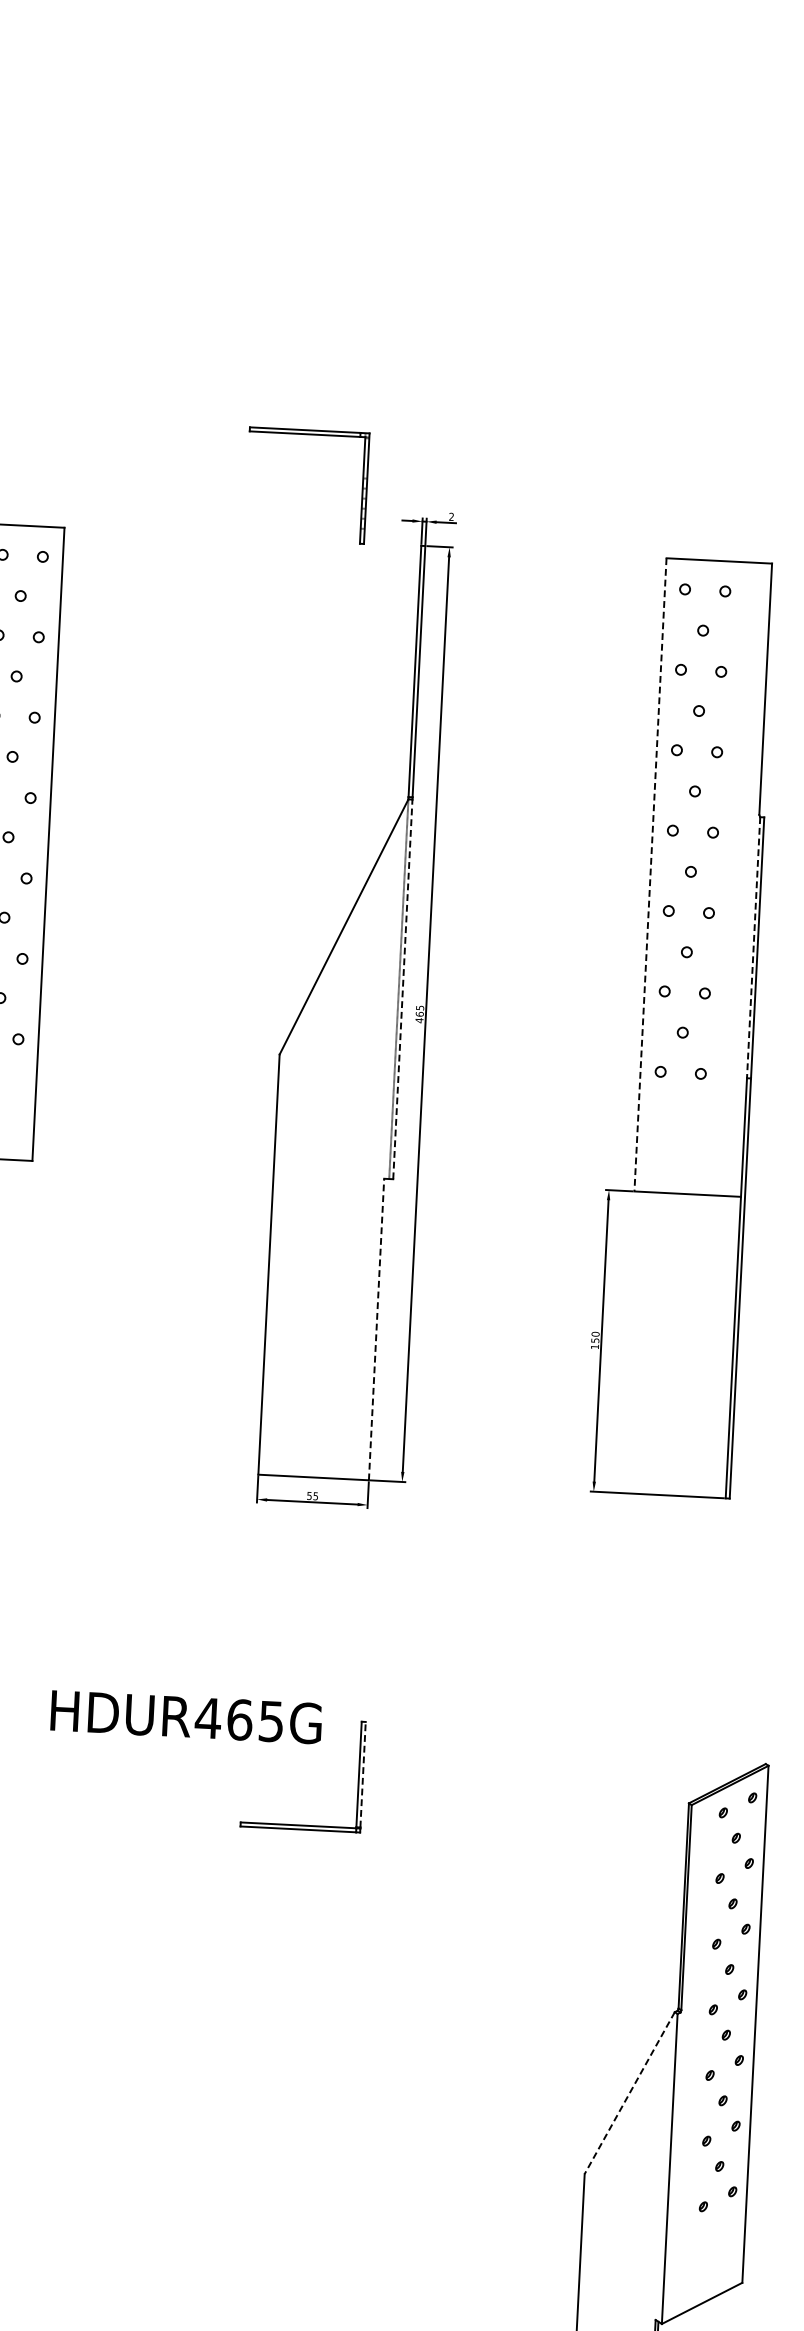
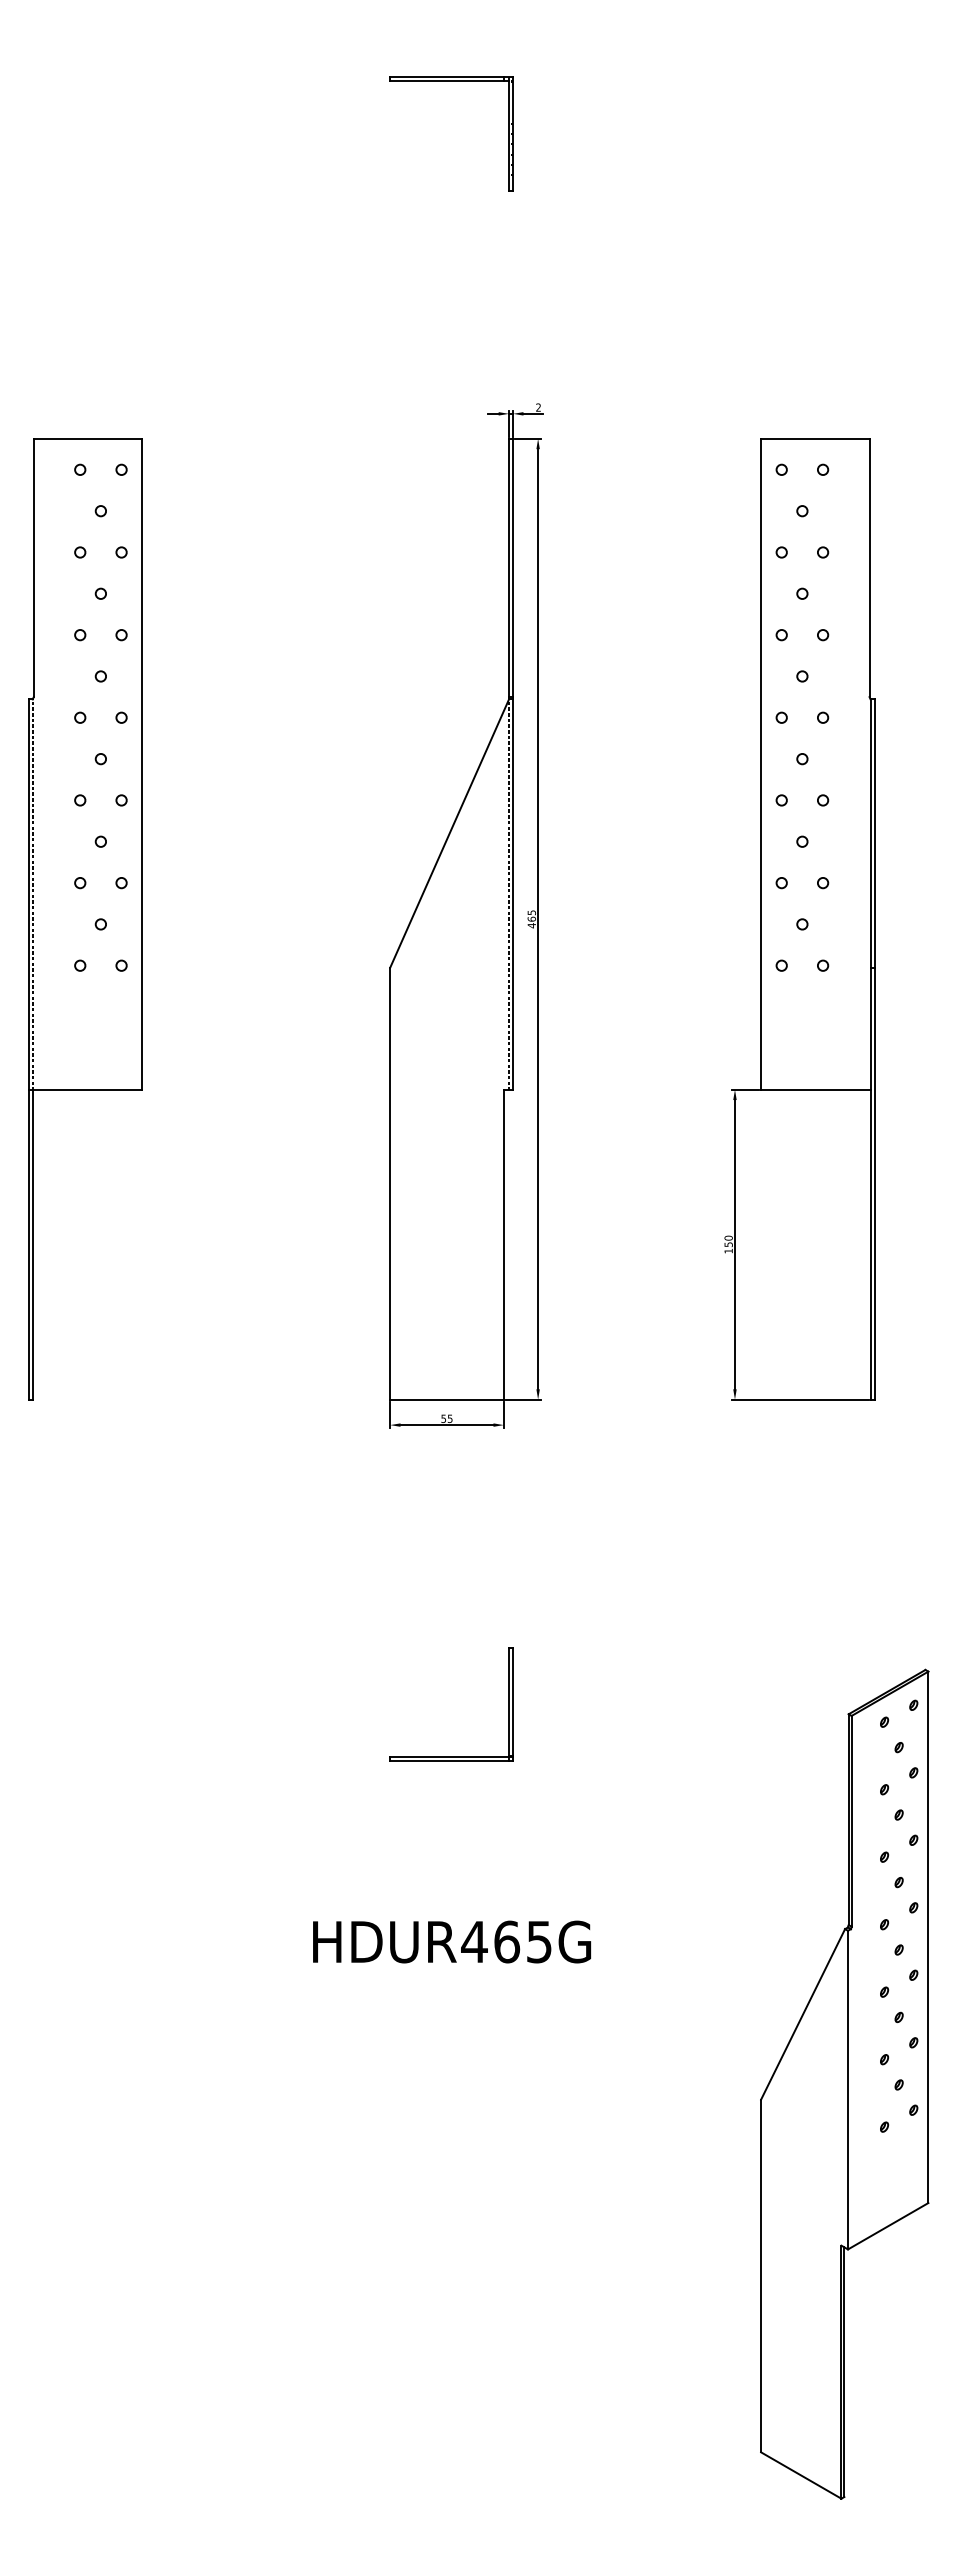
part: (309, 434) -> (451, 81), moved
line: (650, 875) -> (761, 764), dashed -> solid
line: (753, 948) -> (870, 834), dashed -> solid
line: (403, 989) -> (513, 894), dashed -> solid
line: (376, 1329) -> (503, 1244), dashed -> solid
text: (186, 1716) -> (452, 1941), moved
line: (363, 1774) -> (513, 1701), dashed -> solid
line: (629, 2093) -> (802, 2014), dashed -> solid

